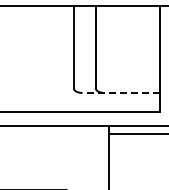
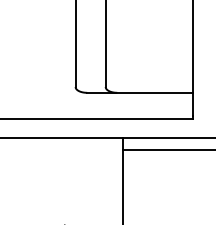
line: (121, 92) -> (140, 92), dashed -> solid

